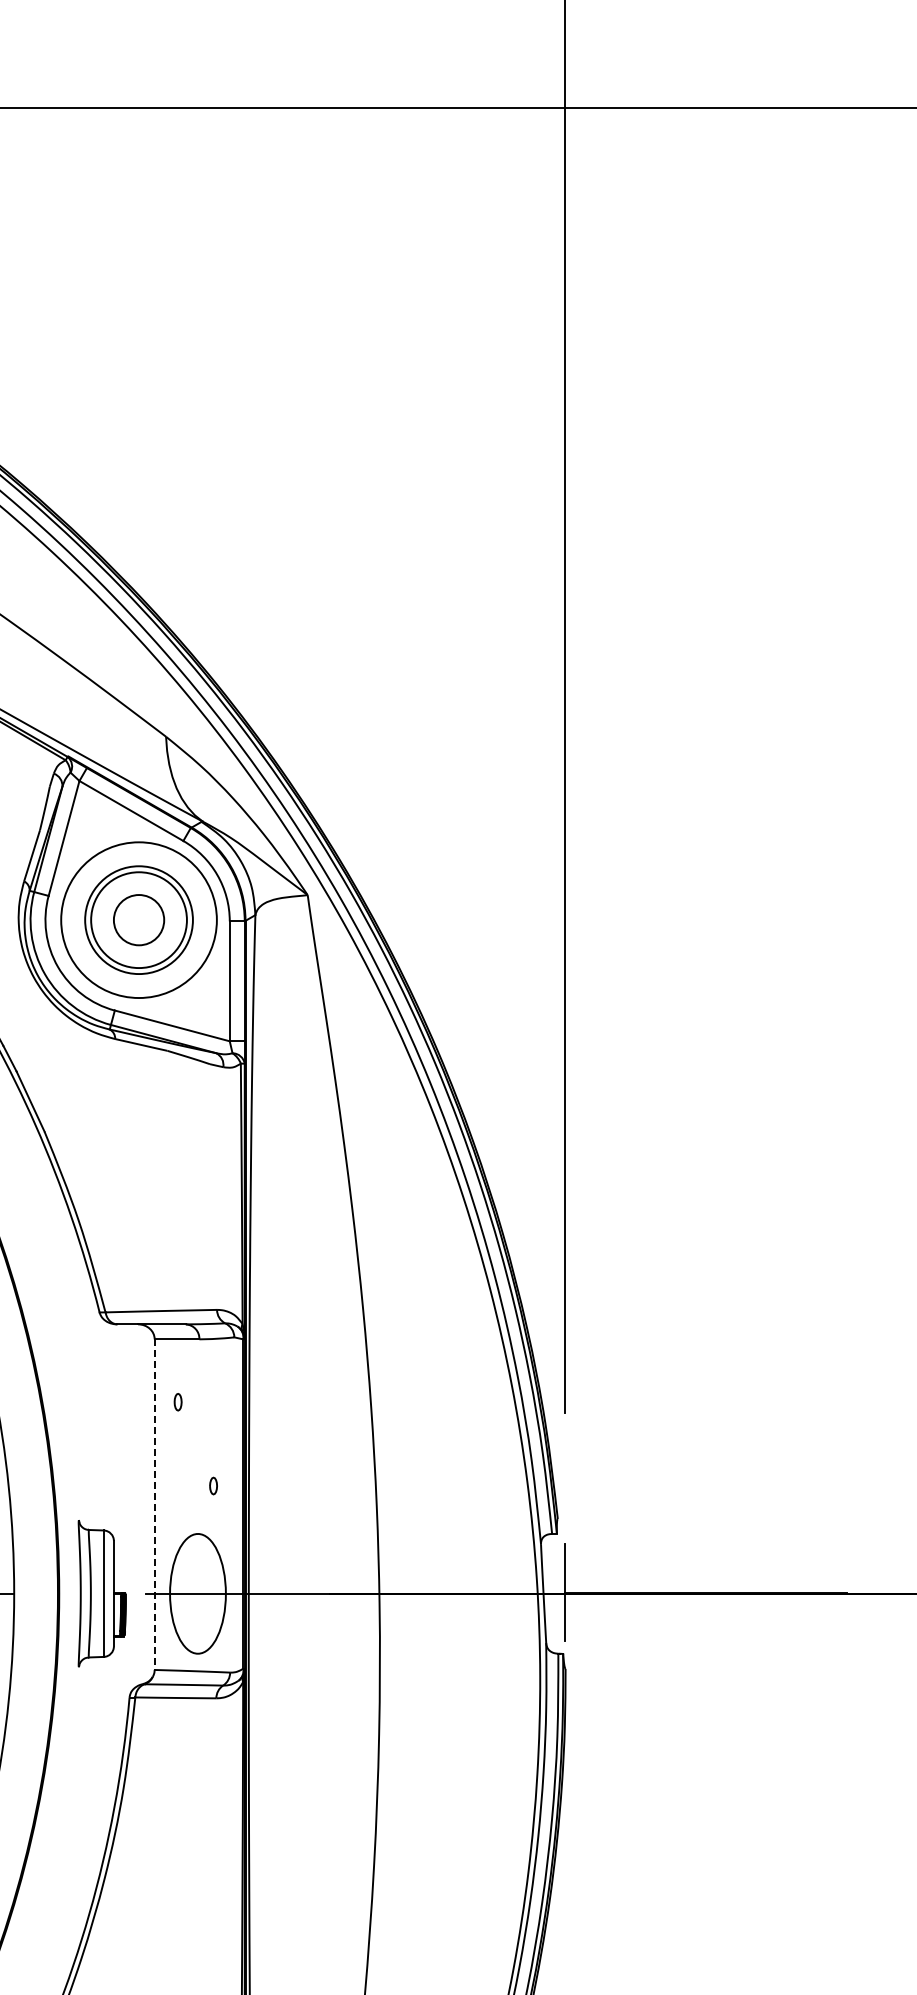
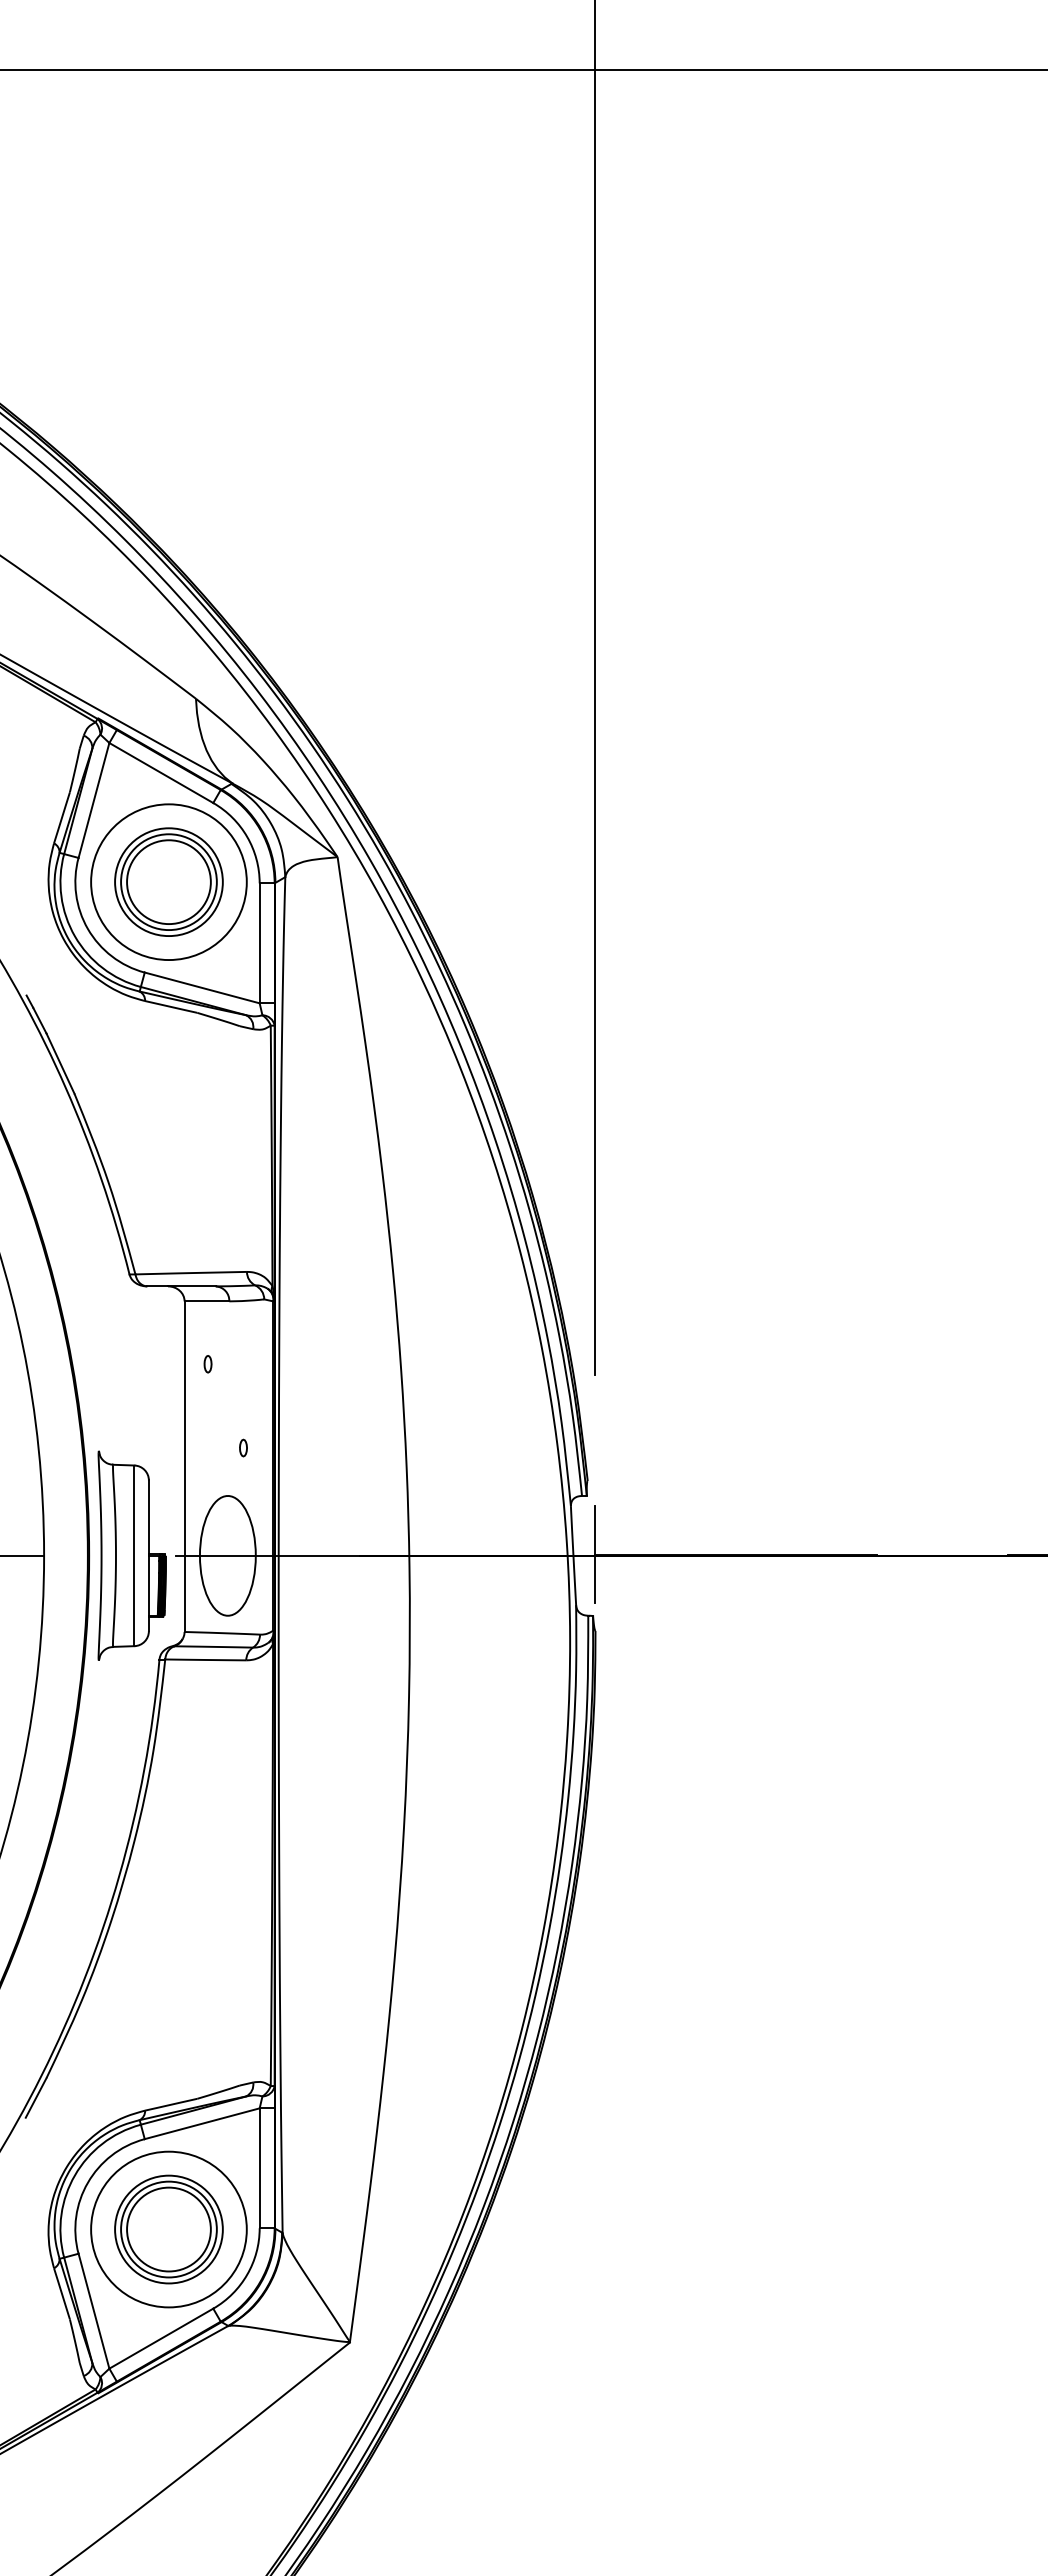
circle: (138, 920) -> (168, 882), size x1.67
line: (154, 1505) -> (184, 1467), dashed -> solid
part: (101, 1593) -> (131, 1555), size x1.43

